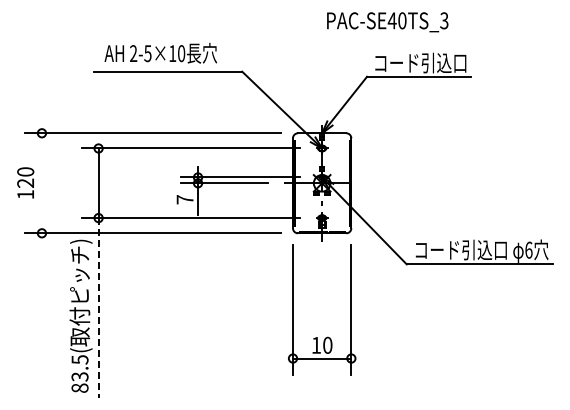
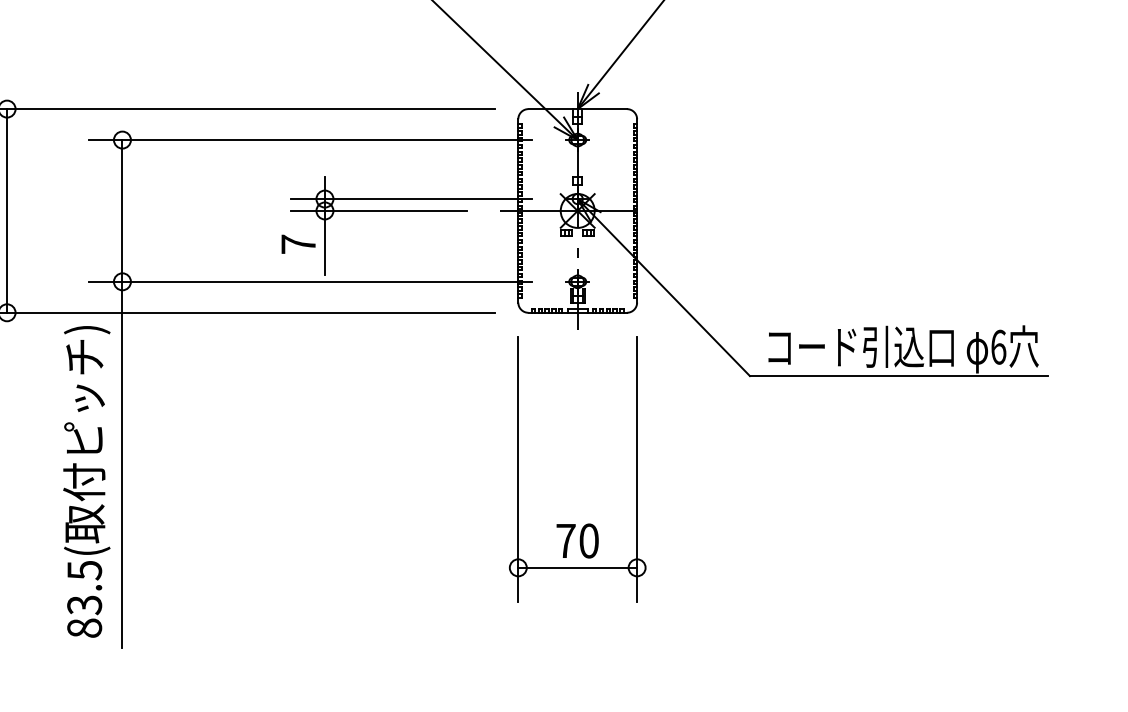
line: (41, 183) -> (6, 211), added
line: (98, 307) -> (122, 463), dashed -> solid
text: (316, 345) -> (566, 541), 10 -> 70

